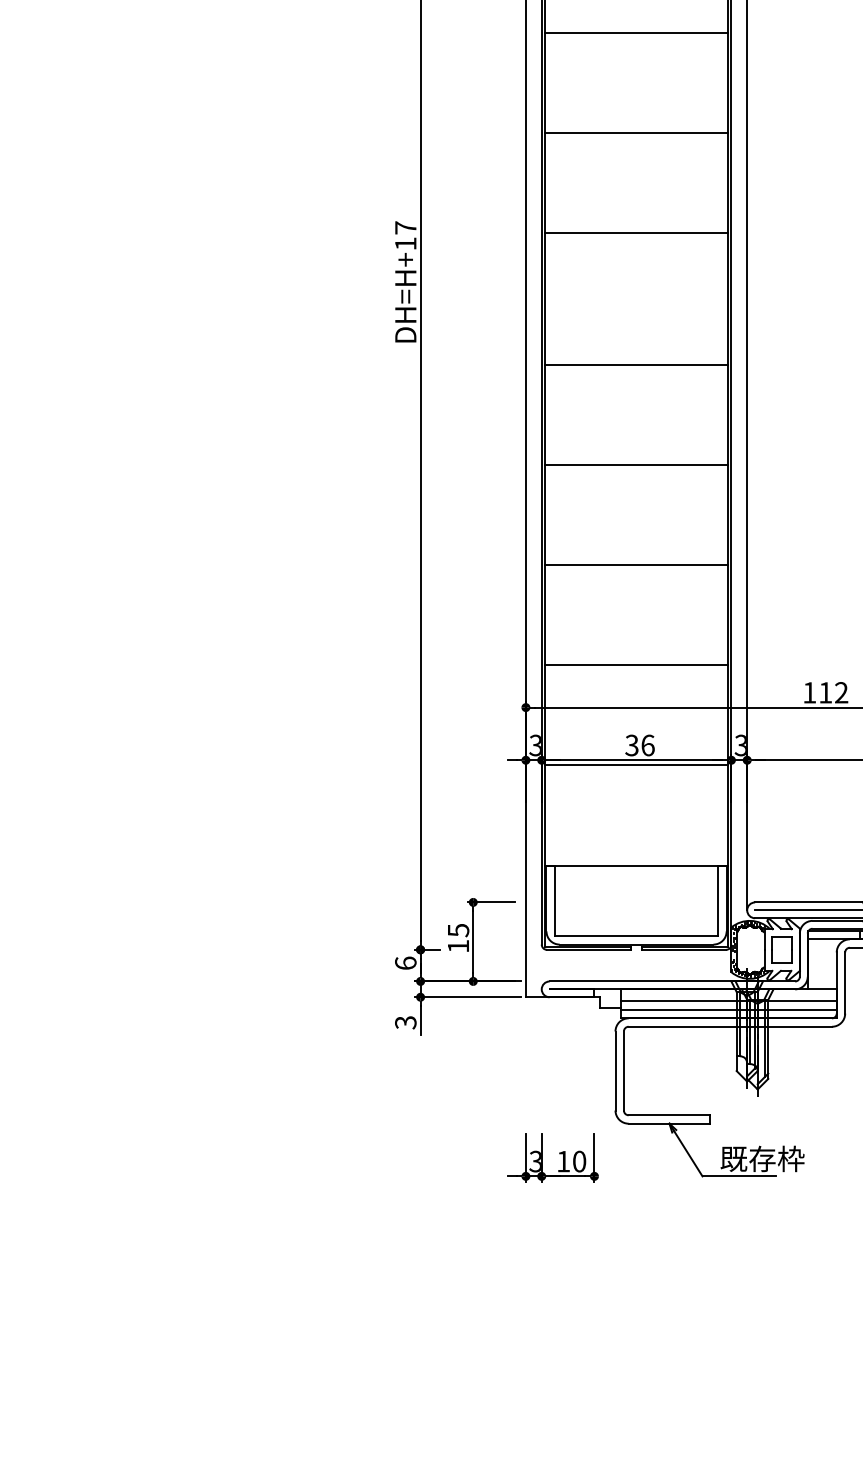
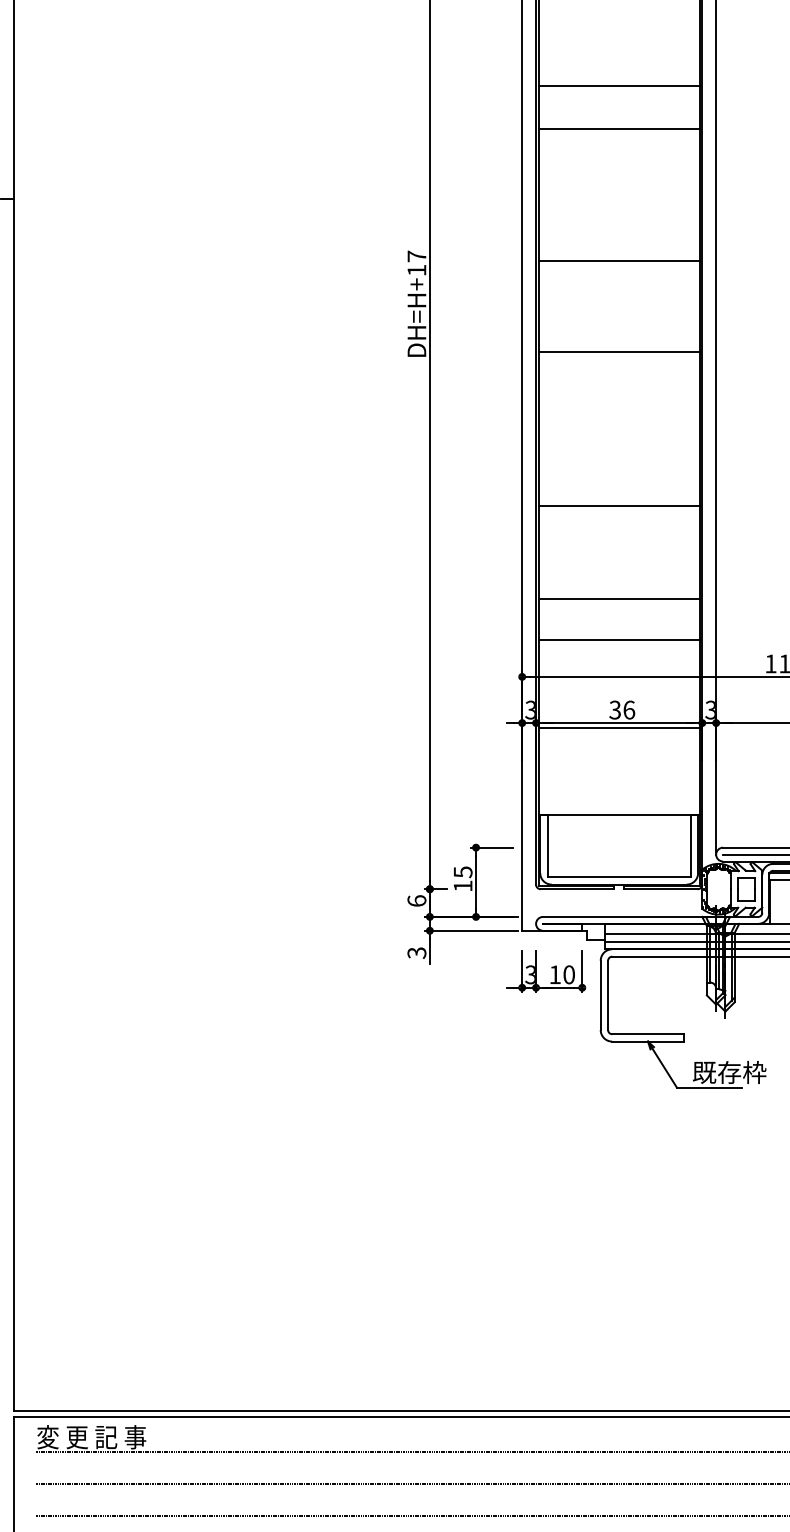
line: (635, 133) -> (618, 128), moved
line: (635, 364) -> (618, 351), moved
line: (635, 465) -> (618, 506), moved
line: (635, 565) -> (618, 599), moved
part: (553, 1157) -> (546, 971), moved

